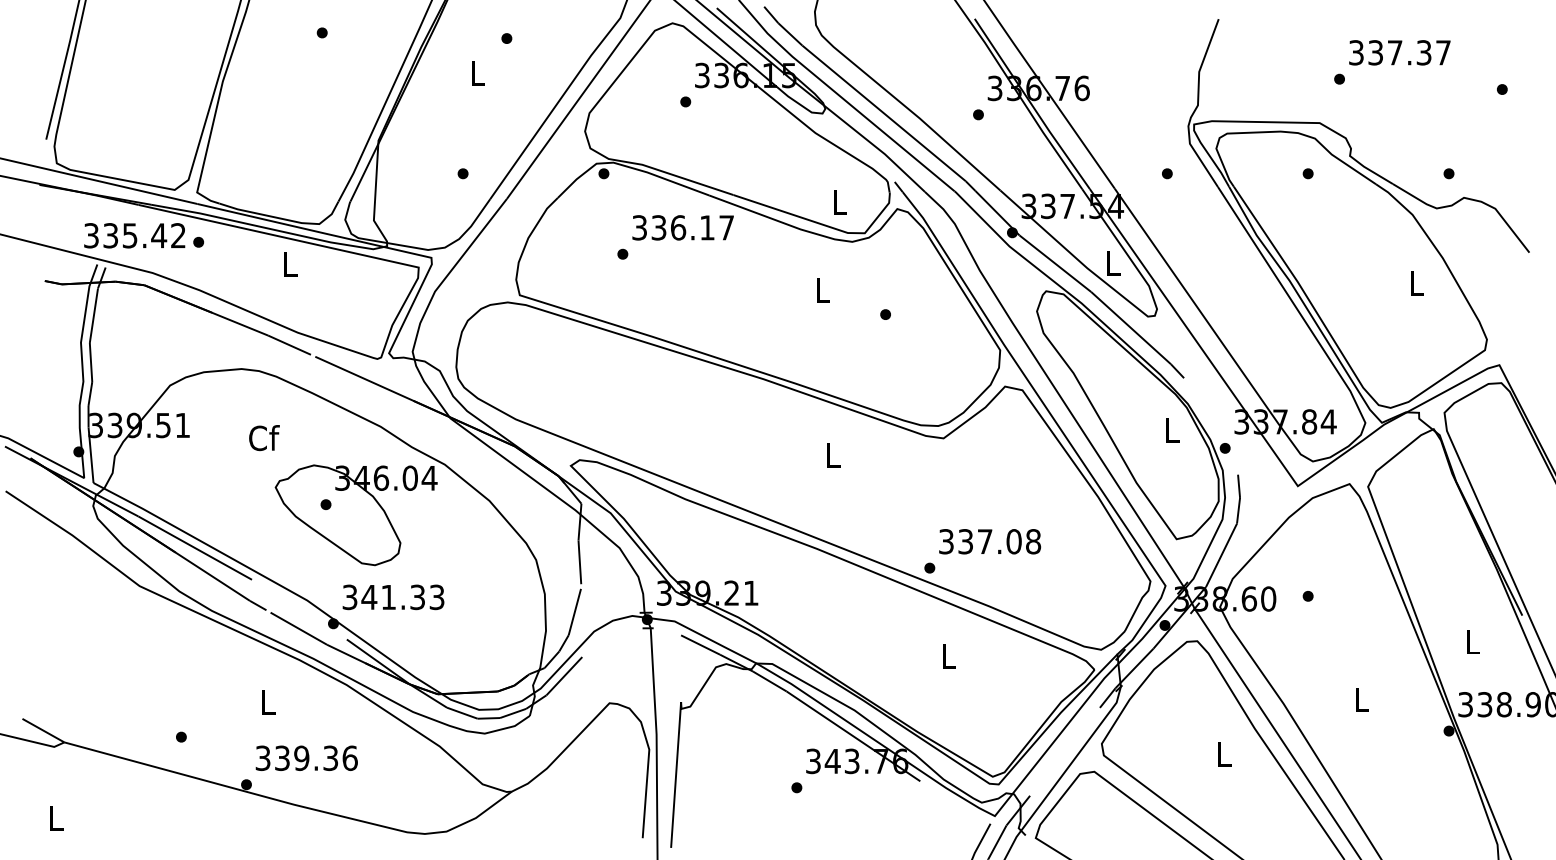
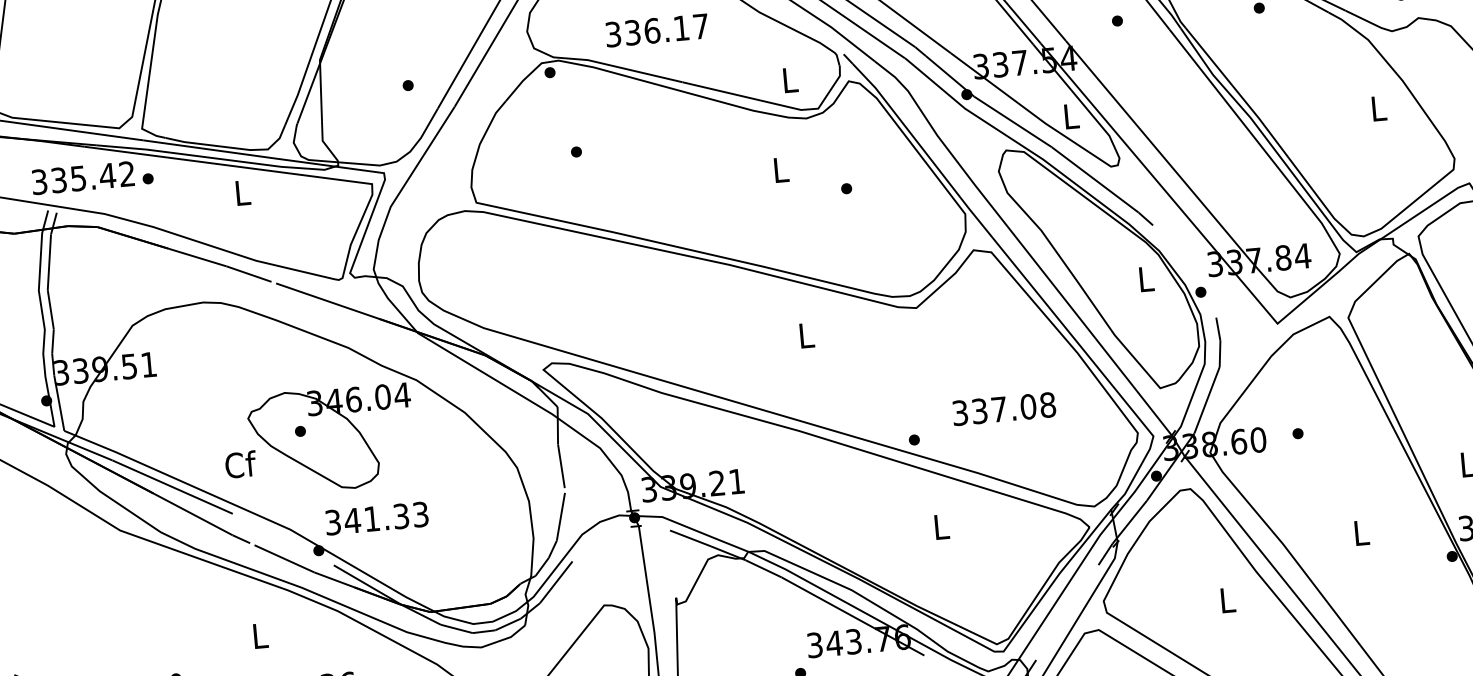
text: (682, 227) -> (656, 30), moved
text: (264, 438) -> (241, 465), moved
text: (990, 541) -> (1004, 408), moved

